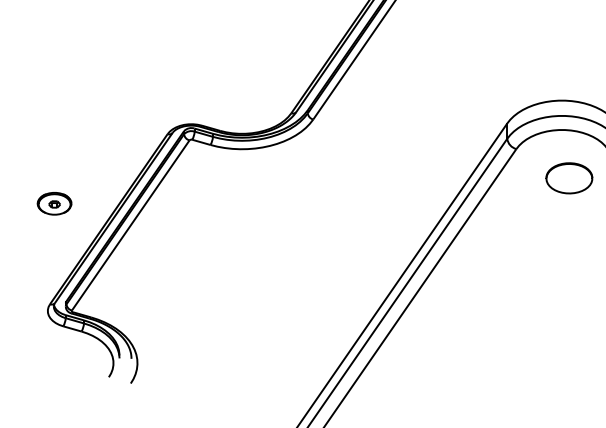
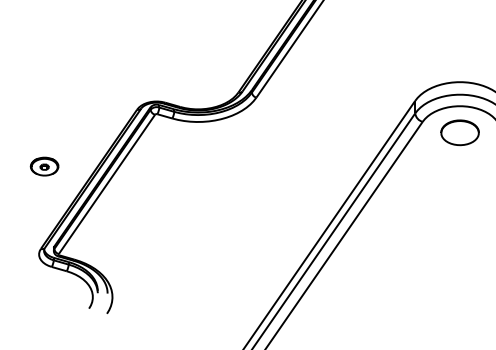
part: (568, 177) -> (459, 132), moved

